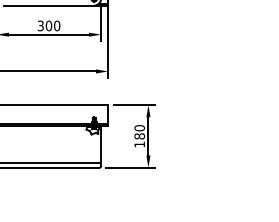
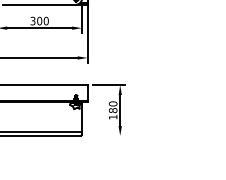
line: (130, 167) -> (105, 135), removed

